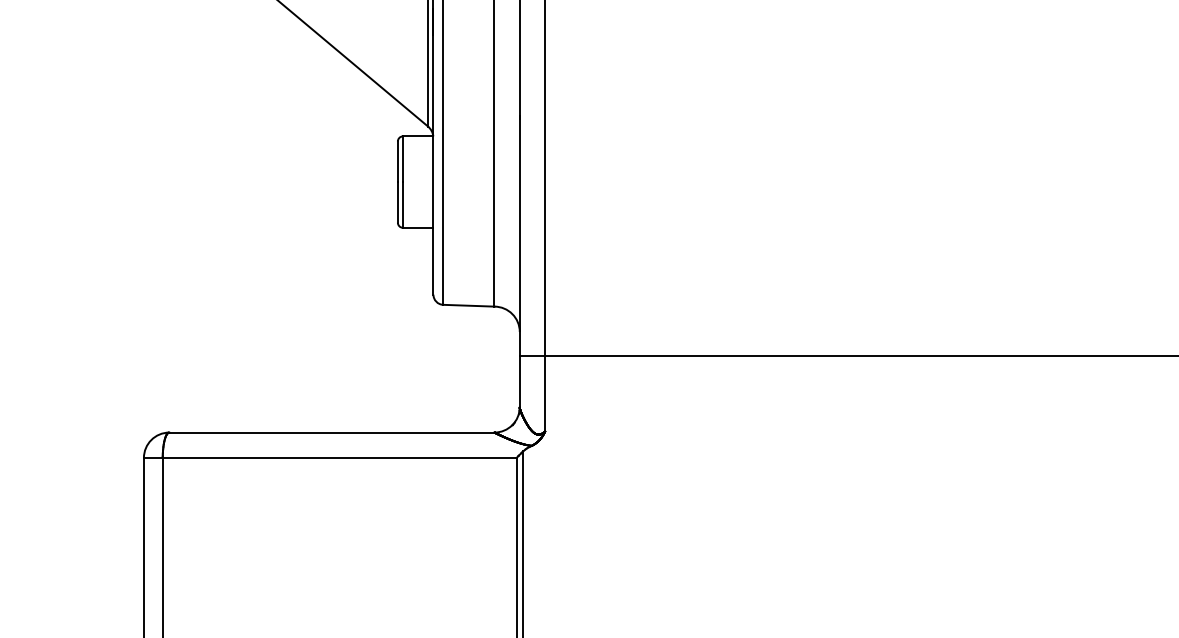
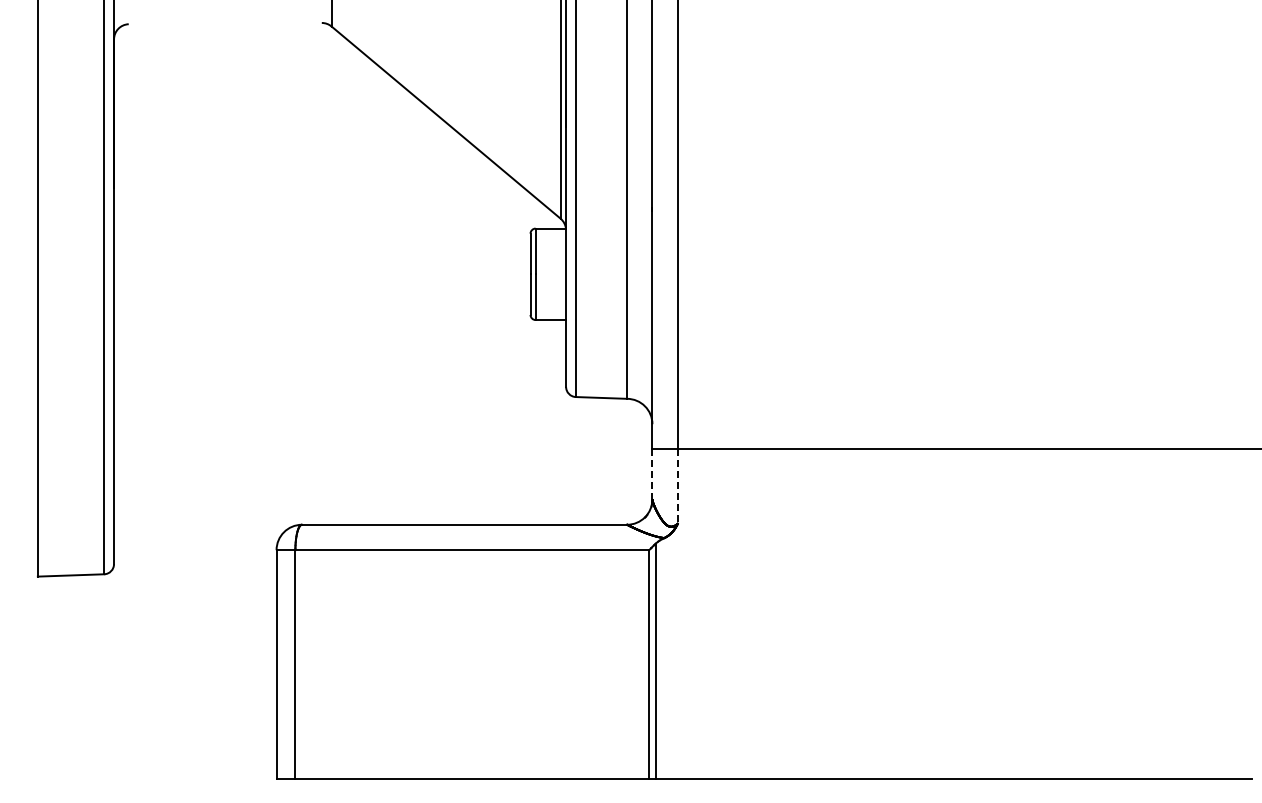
line: (519, 382) -> (652, 474), solid -> dashed
line: (544, 394) -> (677, 486), solid -> dashed

